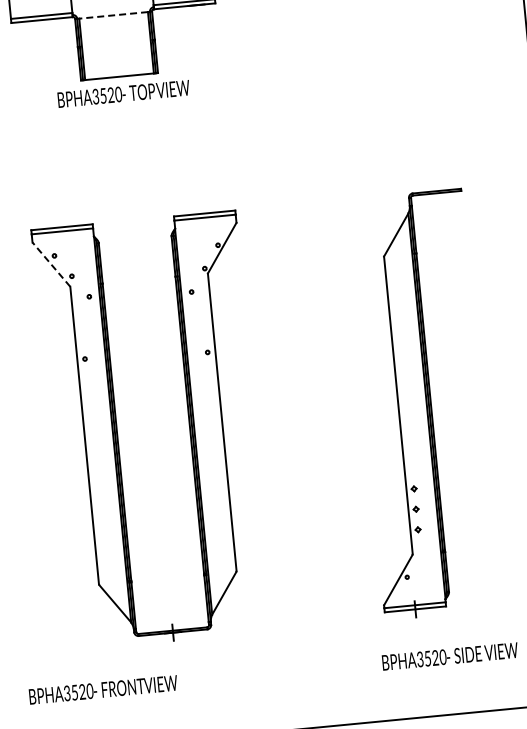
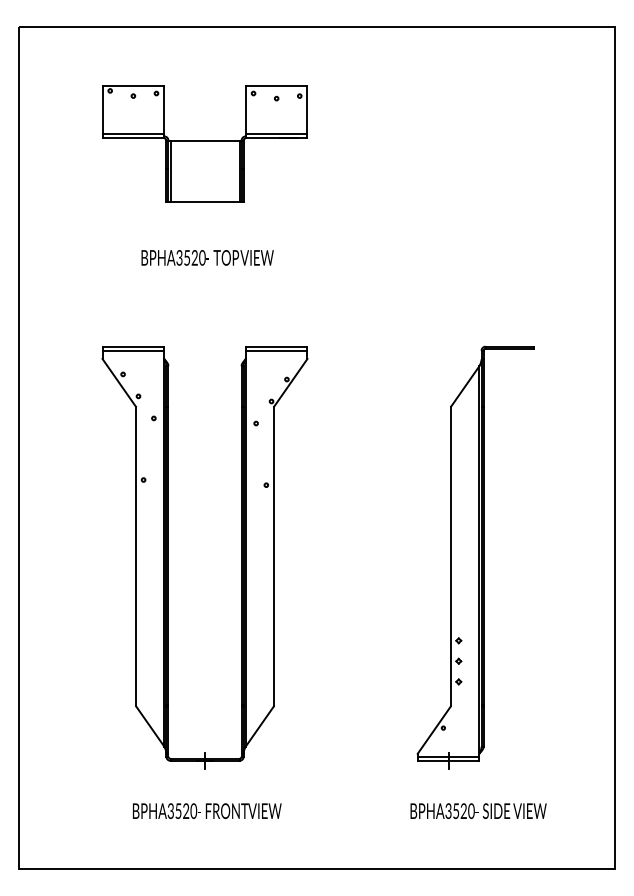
line: (114, 15) -> (205, 140), dashed -> solid
text: (123, 93) -> (207, 257), moved
line: (50, 264) -> (118, 382), dashed -> solid
text: (103, 689) -> (207, 810), moved

